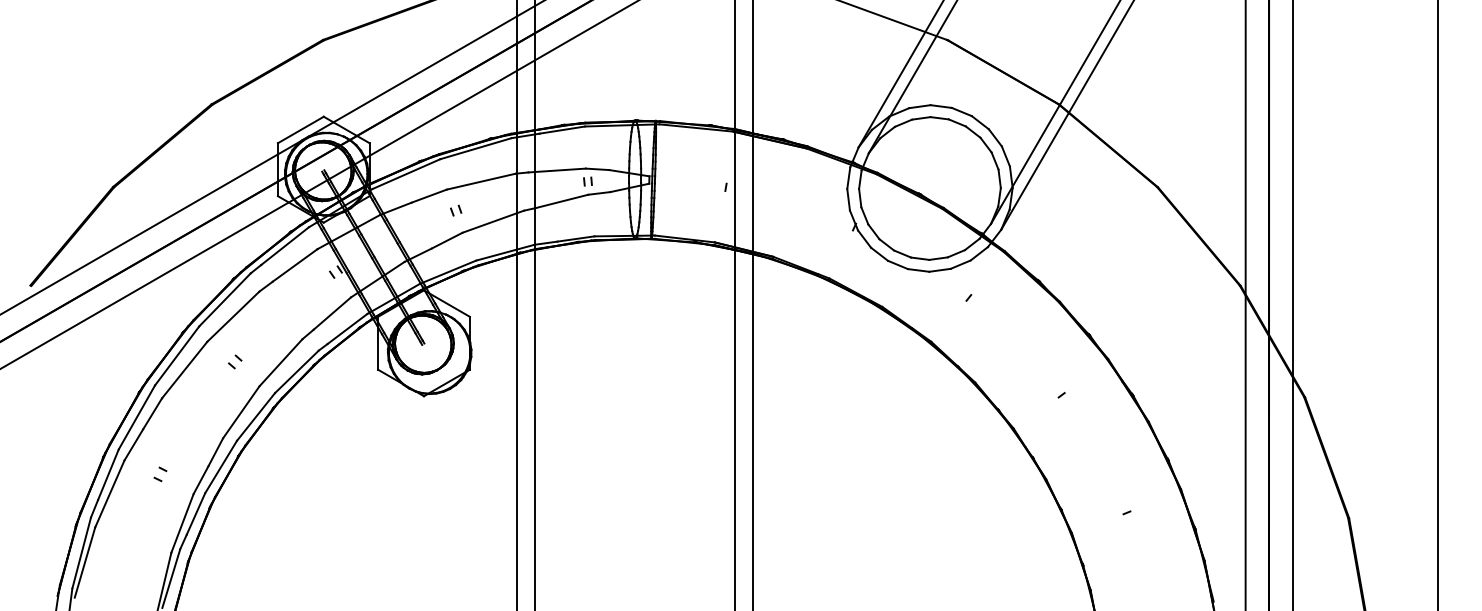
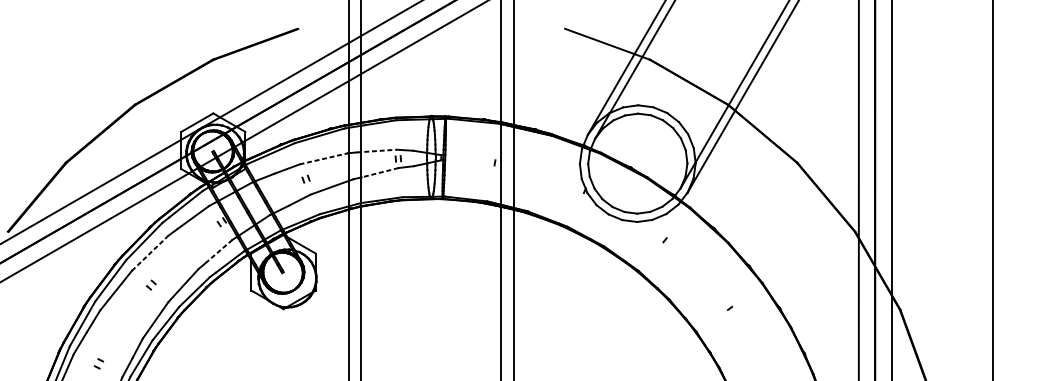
line: (557, 170) -> (377, 151), solid -> dashed
line: (481, 181) -> (323, 158), solid -> dashed
line: (561, 201) -> (379, 172), solid -> dashed
line: (332, 313) -> (219, 251), solid -> dashed
line: (233, 316) -> (150, 253), solid -> dashed

